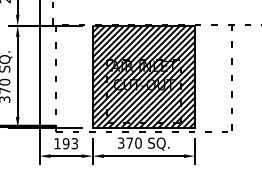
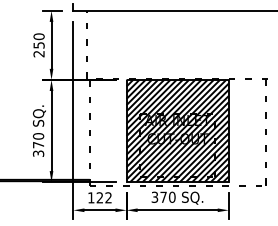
text: (69, 143) -> (103, 197), 193 -> 122

